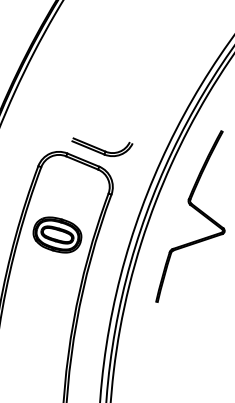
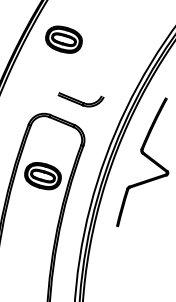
part: (85, 52) -> (64, 39), added
part: (102, 146) -> (81, 99), moved

